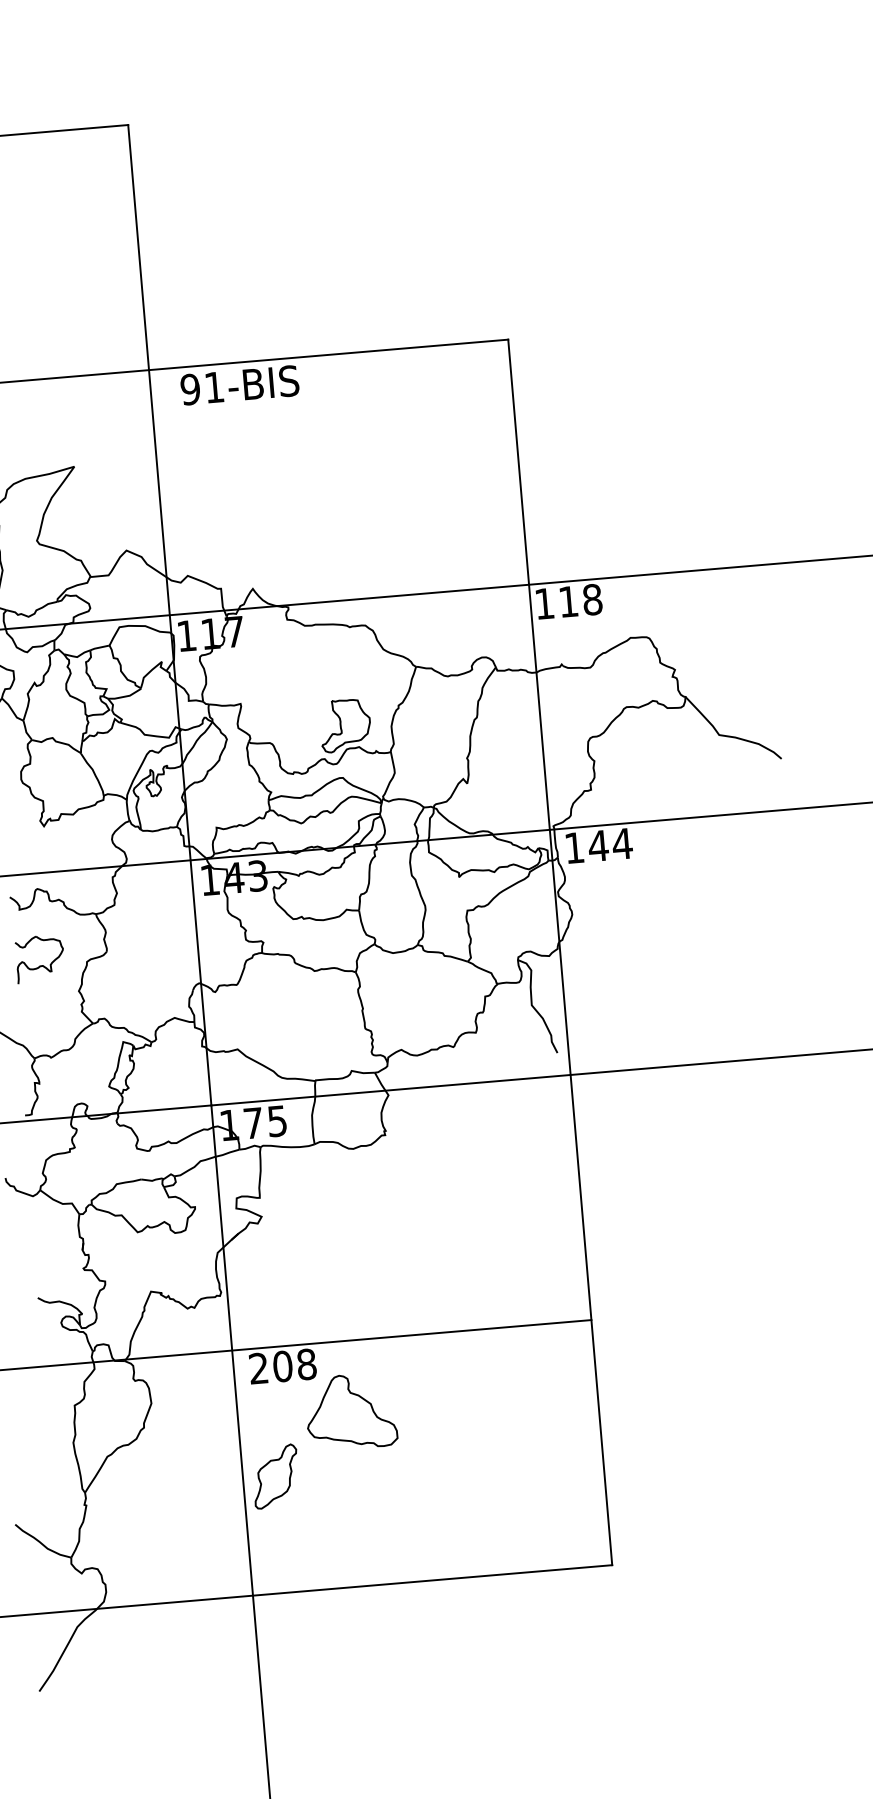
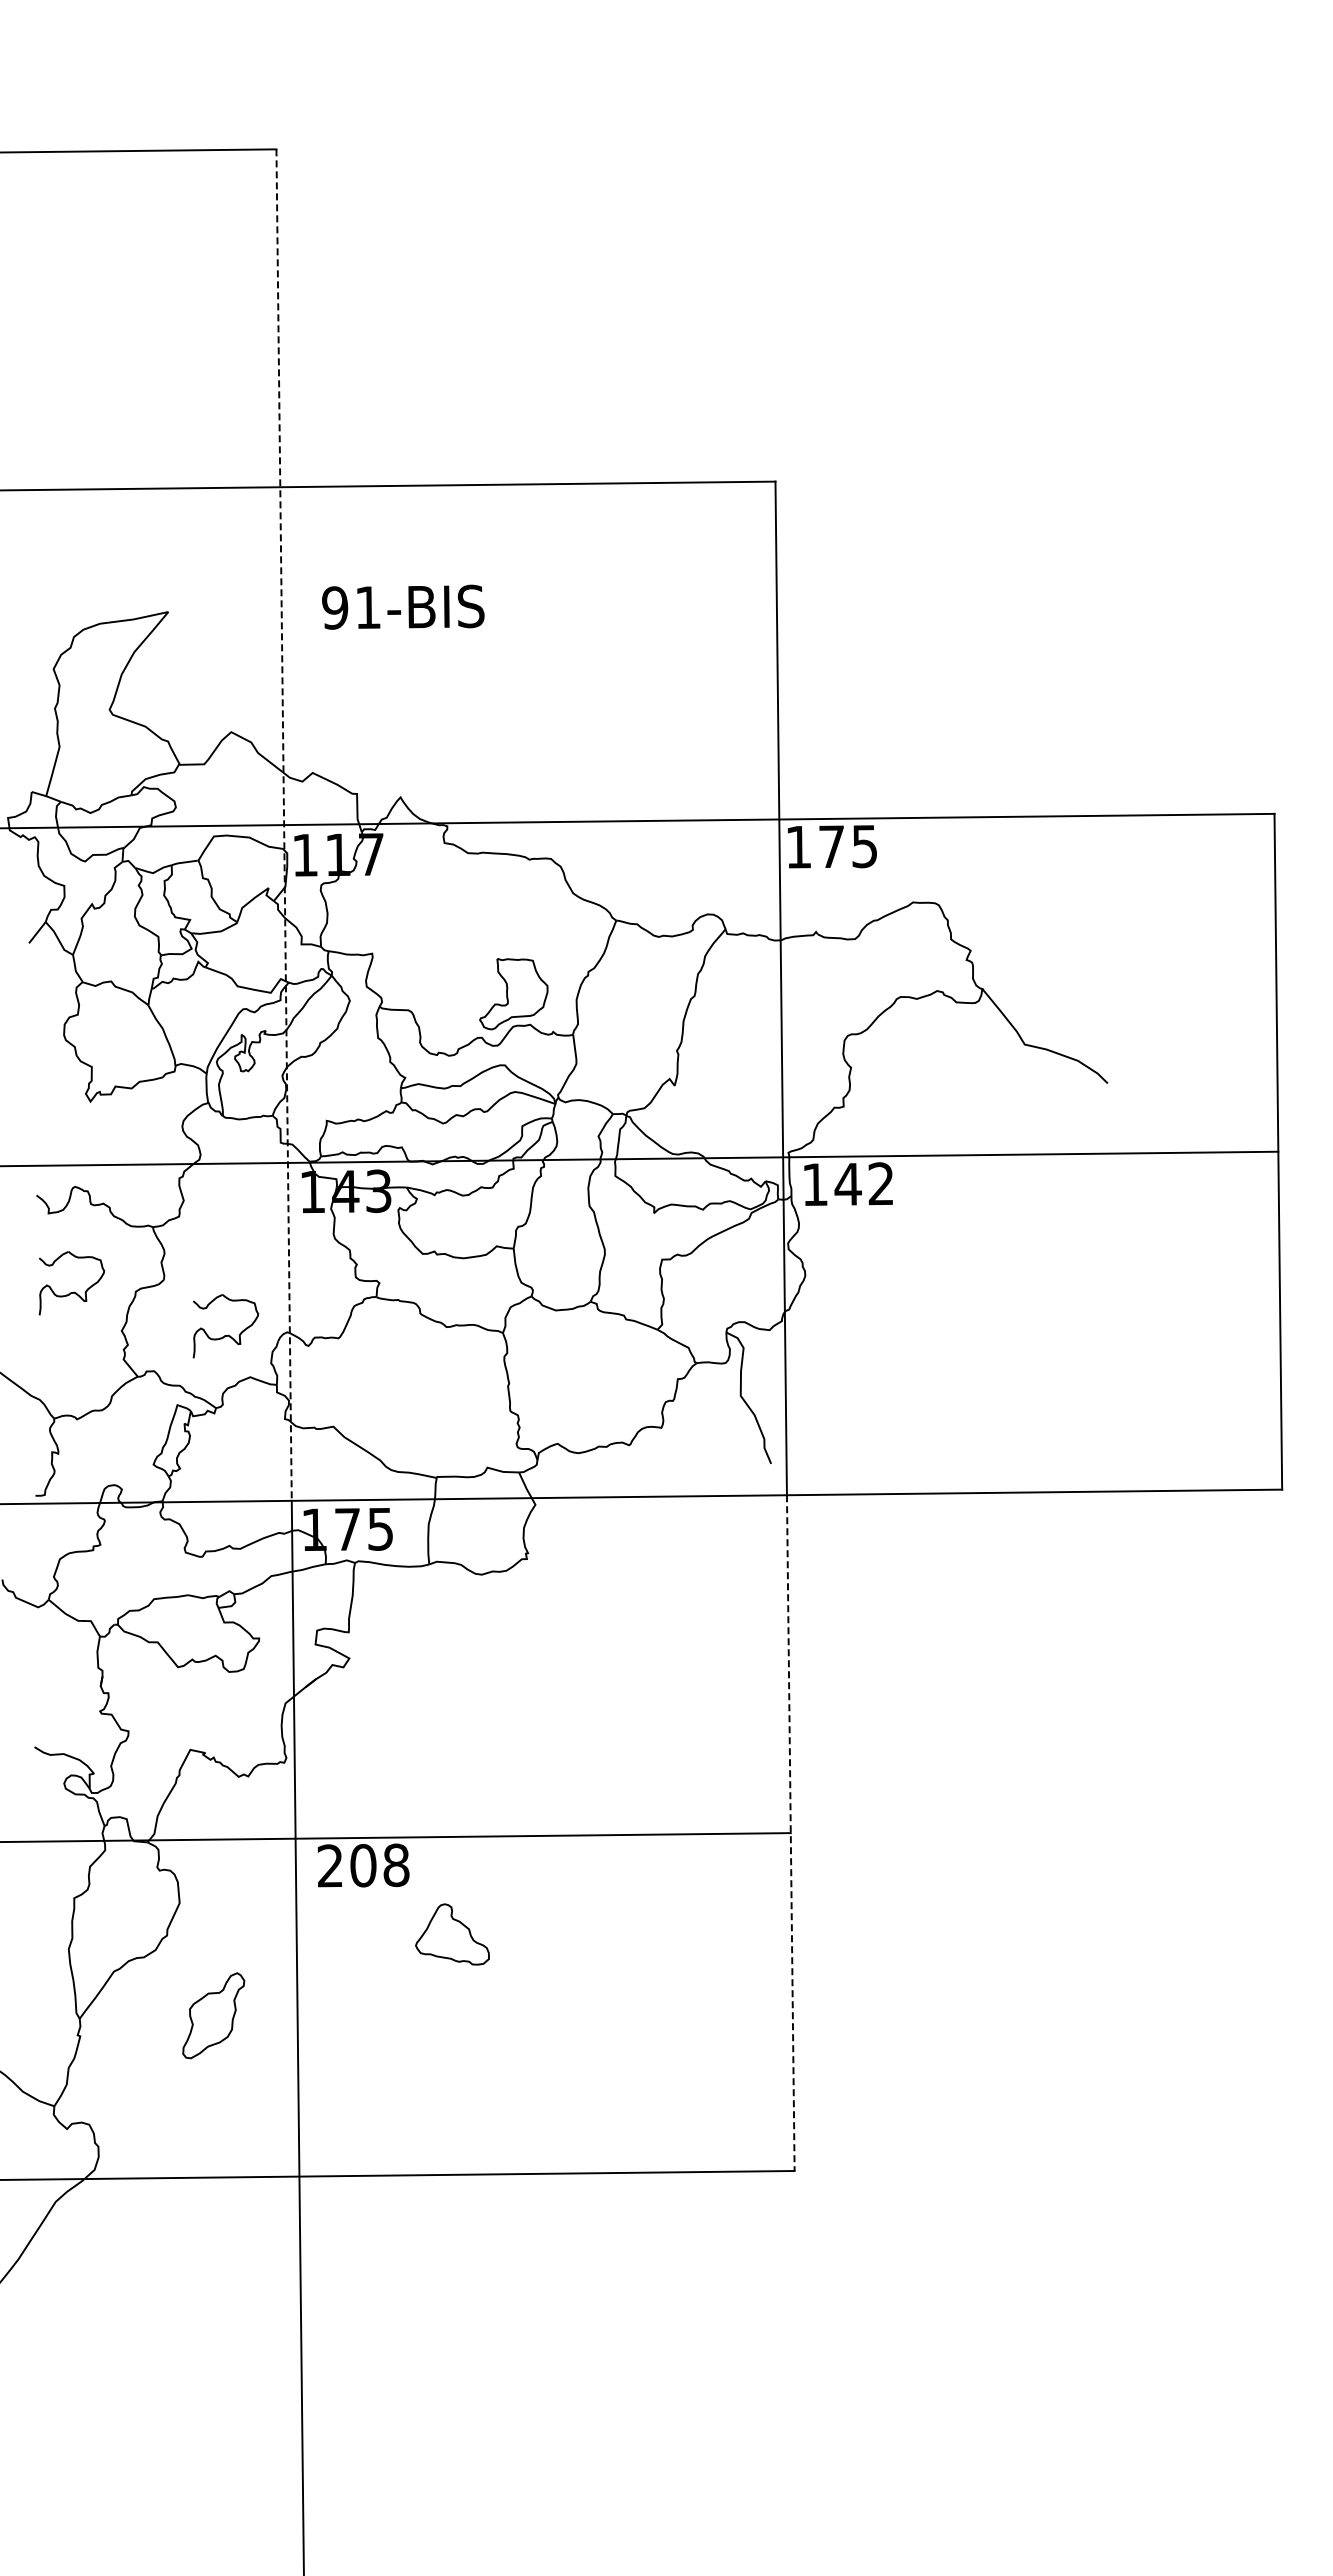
text: (240, 384) -> (403, 606), moved
text: (580, 600) -> (848, 846), 118 -> 175
line: (170, 615) -> (284, 825), solid -> dashed
text: (622, 843) -> (881, 1183), 144 -> 142
part: (156, 988) -> (228, 1334), added
line: (591, 1320) -> (790, 1833), solid -> dashed
part: (351, 1411) -> (452, 1934), size x0.6
part: (275, 1476) -> (213, 2015), moved

